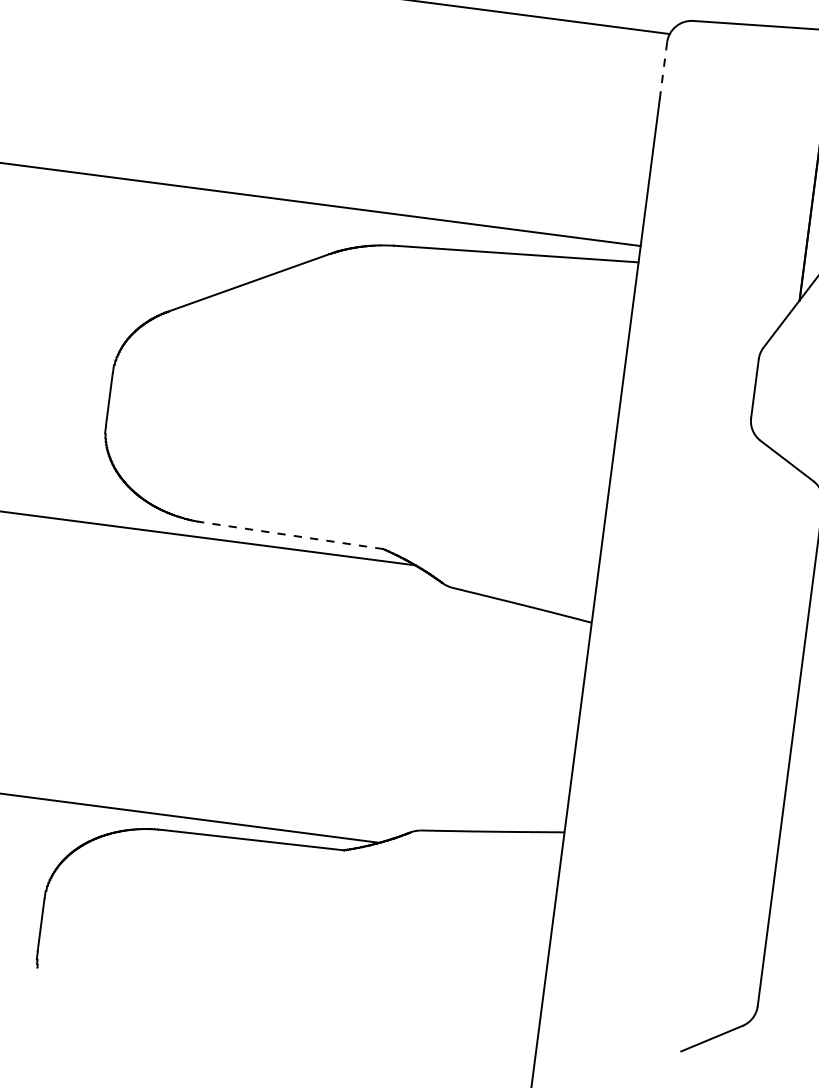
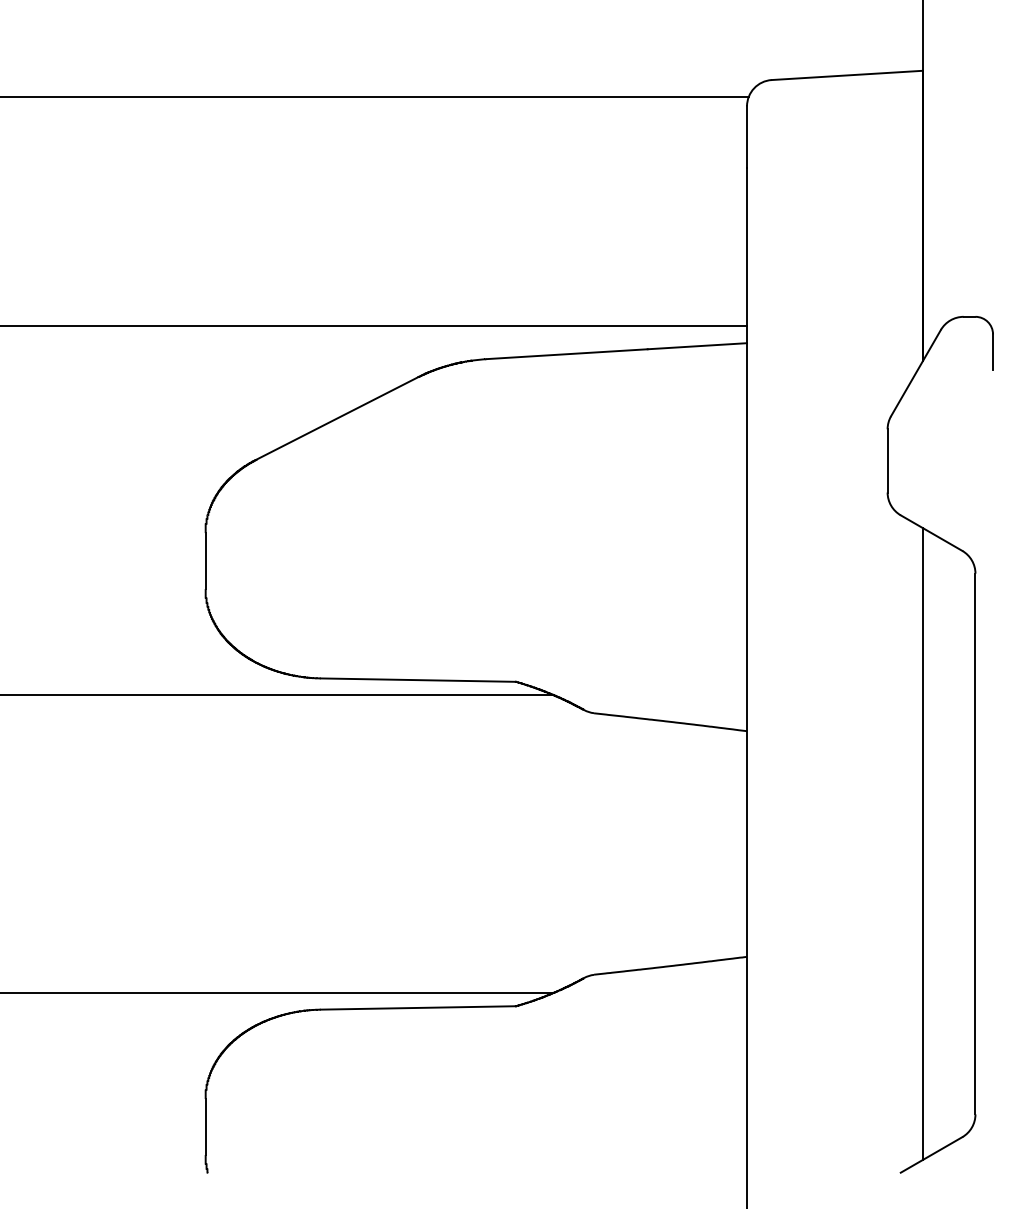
line: (663, 71) -> (747, 137), dashed -> solid
line: (292, 536) -> (418, 680), dashed -> solid
line: (741, 749) -> (922, 844), added

